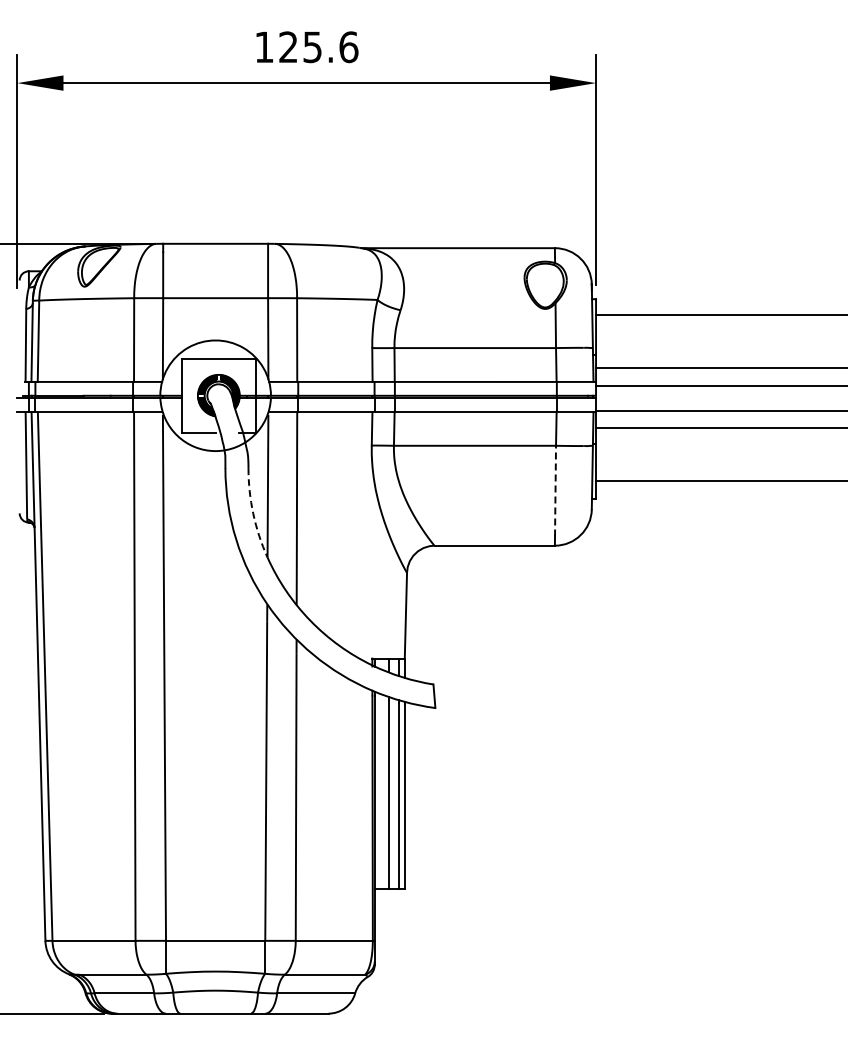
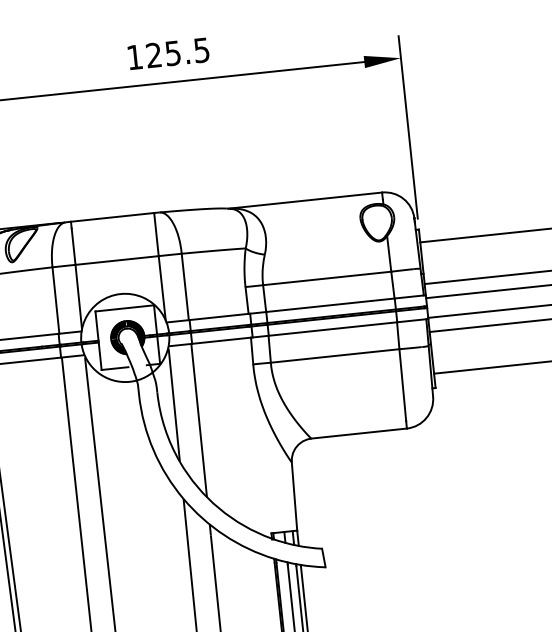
text: (348, 47) -> (201, 50), 125.6 -> 125.5
line: (555, 490) -> (402, 384), dashed -> solid
arc: (253, 513) -> (165, 428), dashed -> solid

